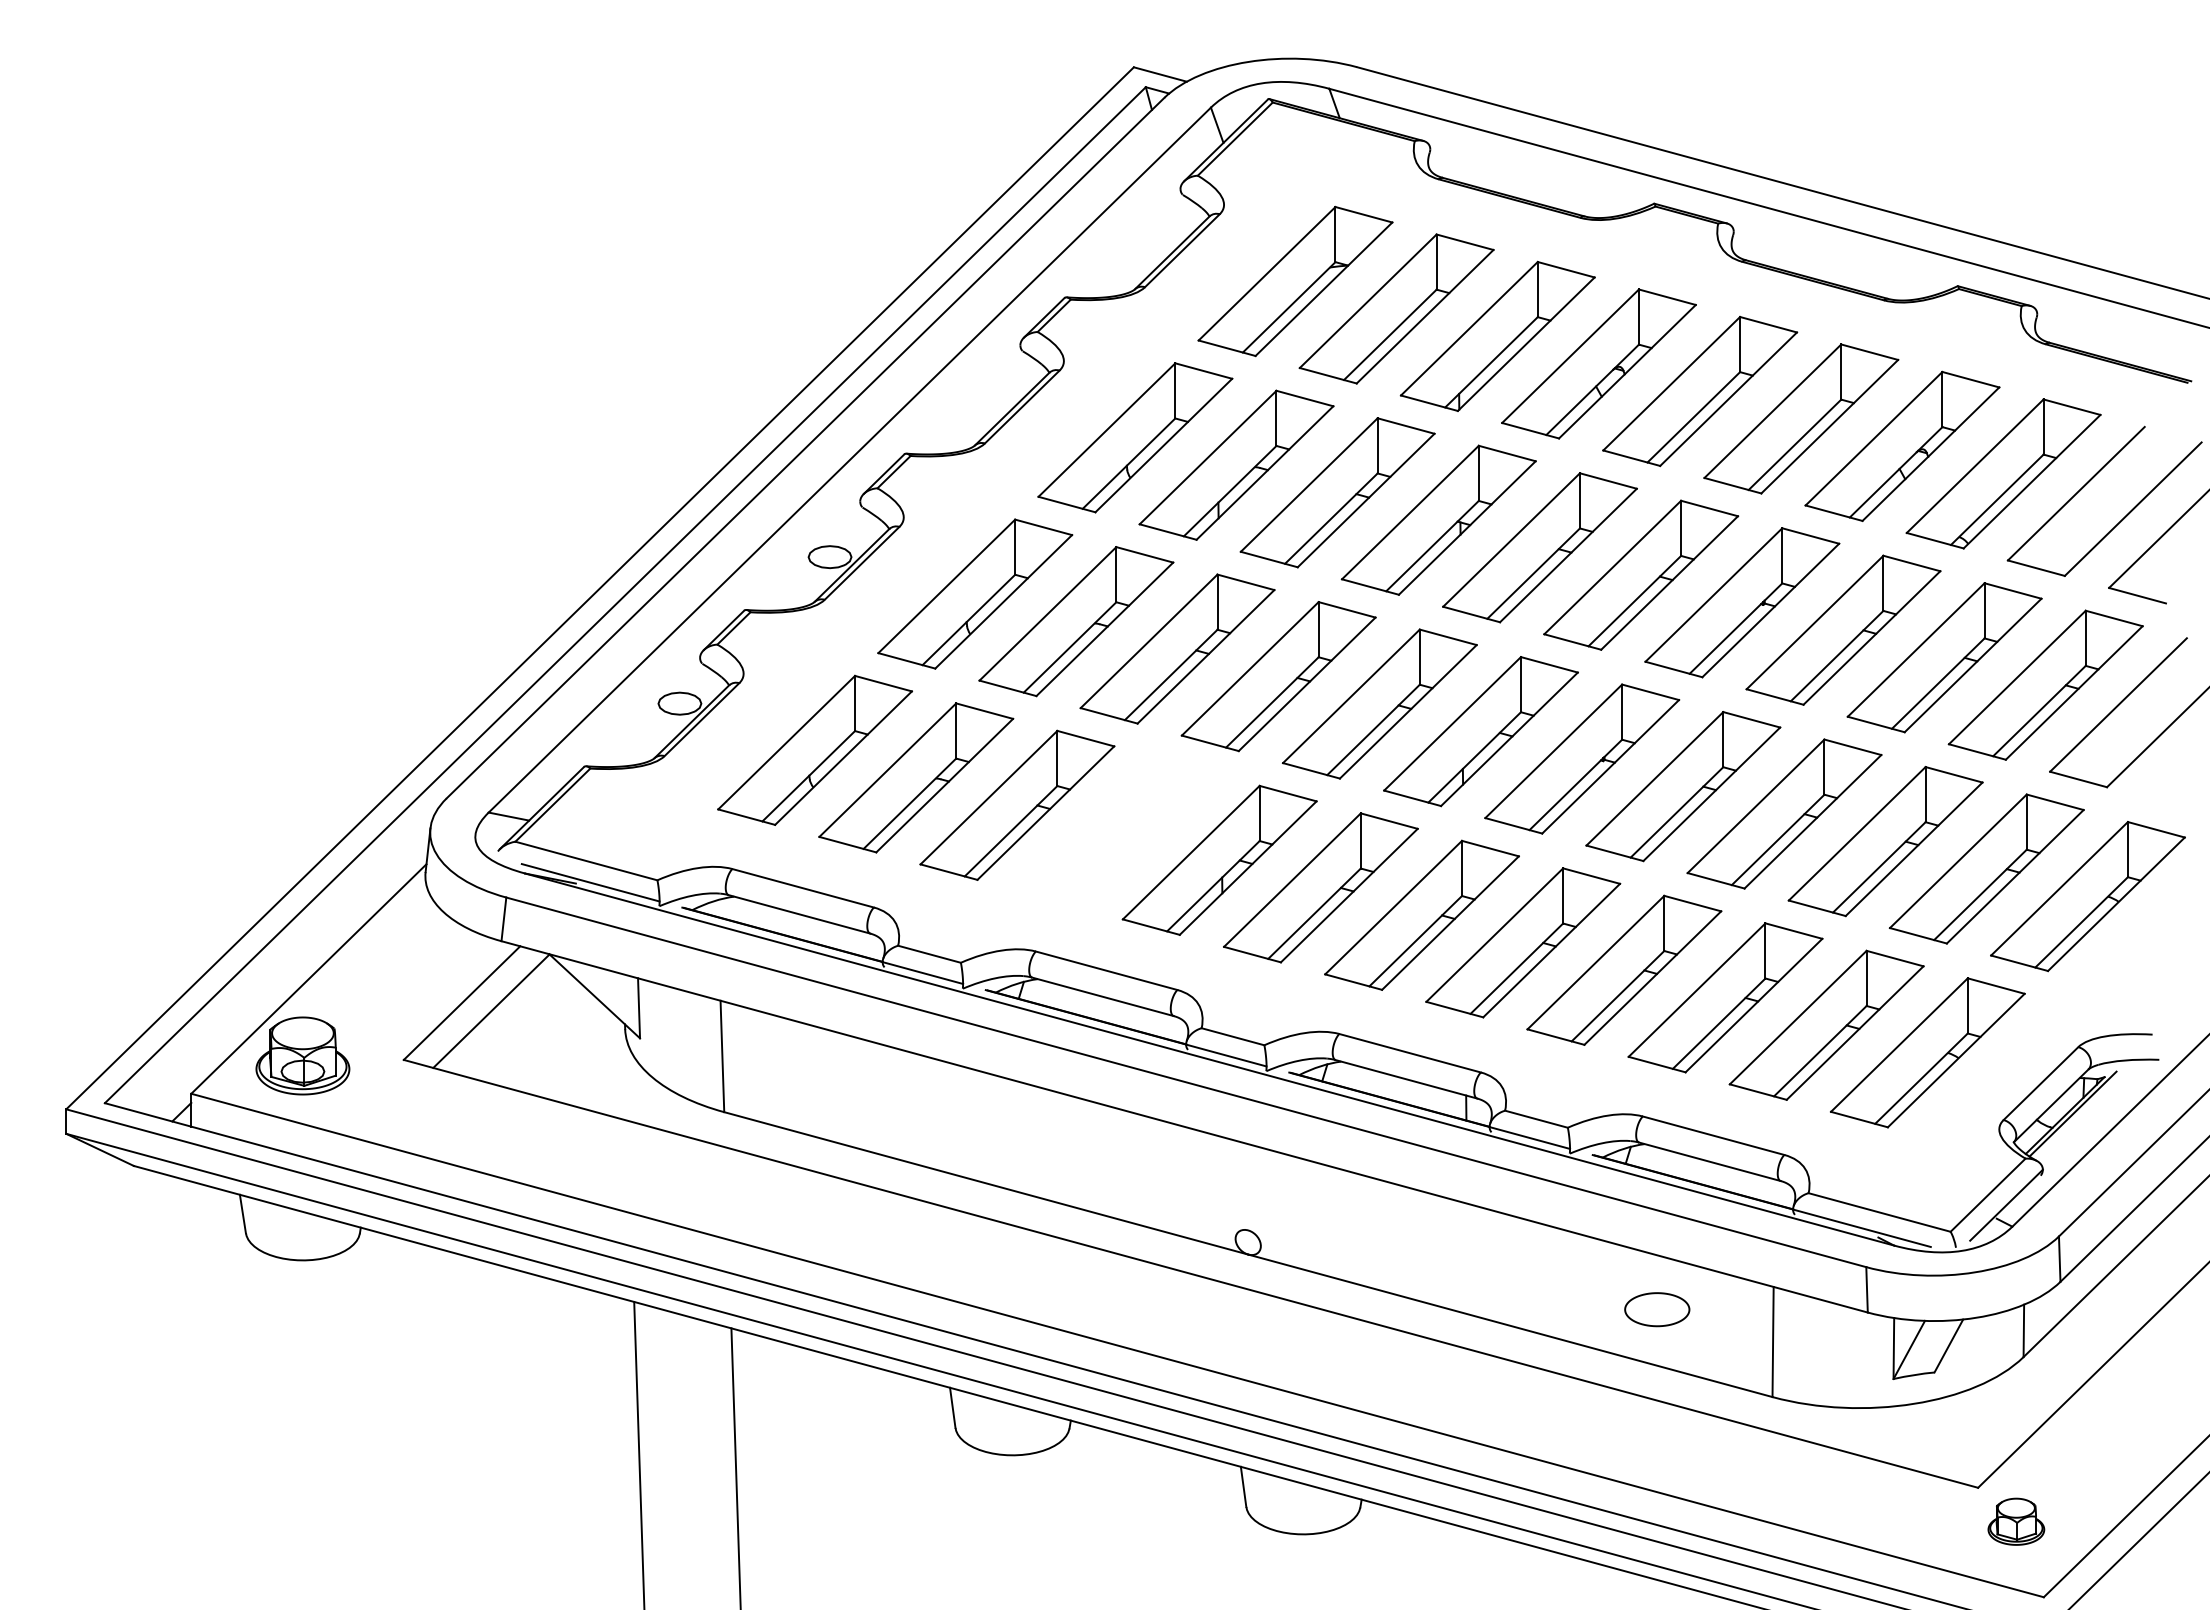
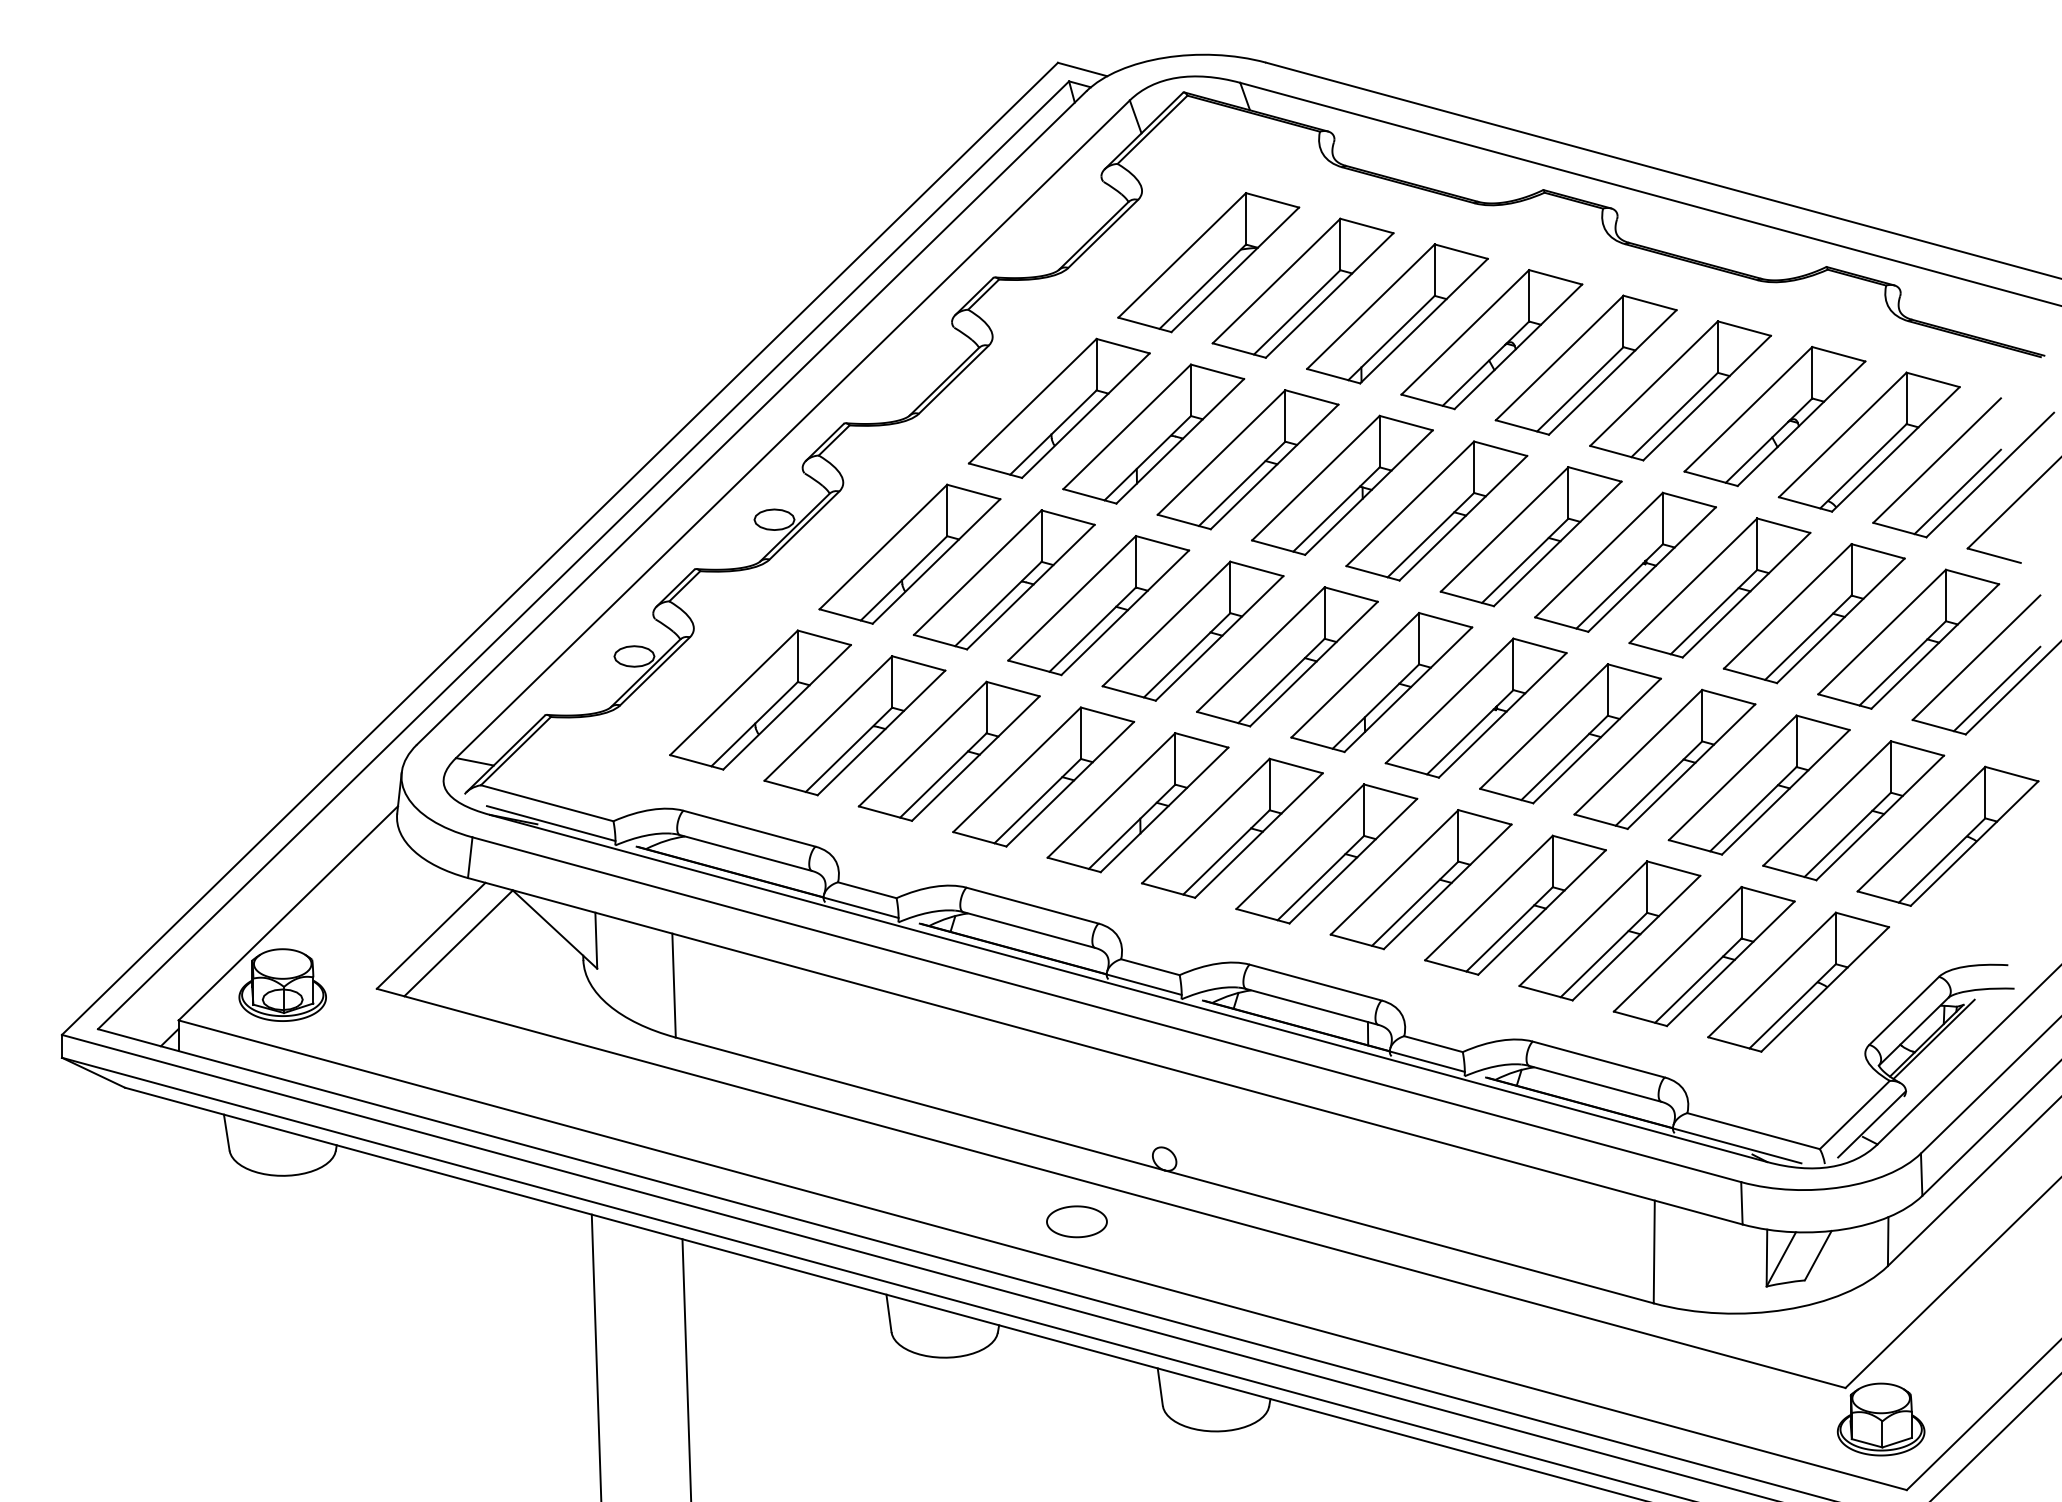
line: (2098, 527) -> (1957, 492), added
line: (2140, 738) -> (1997, 688), added
part: (1118, 832) -> (1043, 776), added
part: (1657, 1309) -> (1077, 1221), moved
part: (2016, 1521) -> (1881, 1419), size x1.67

